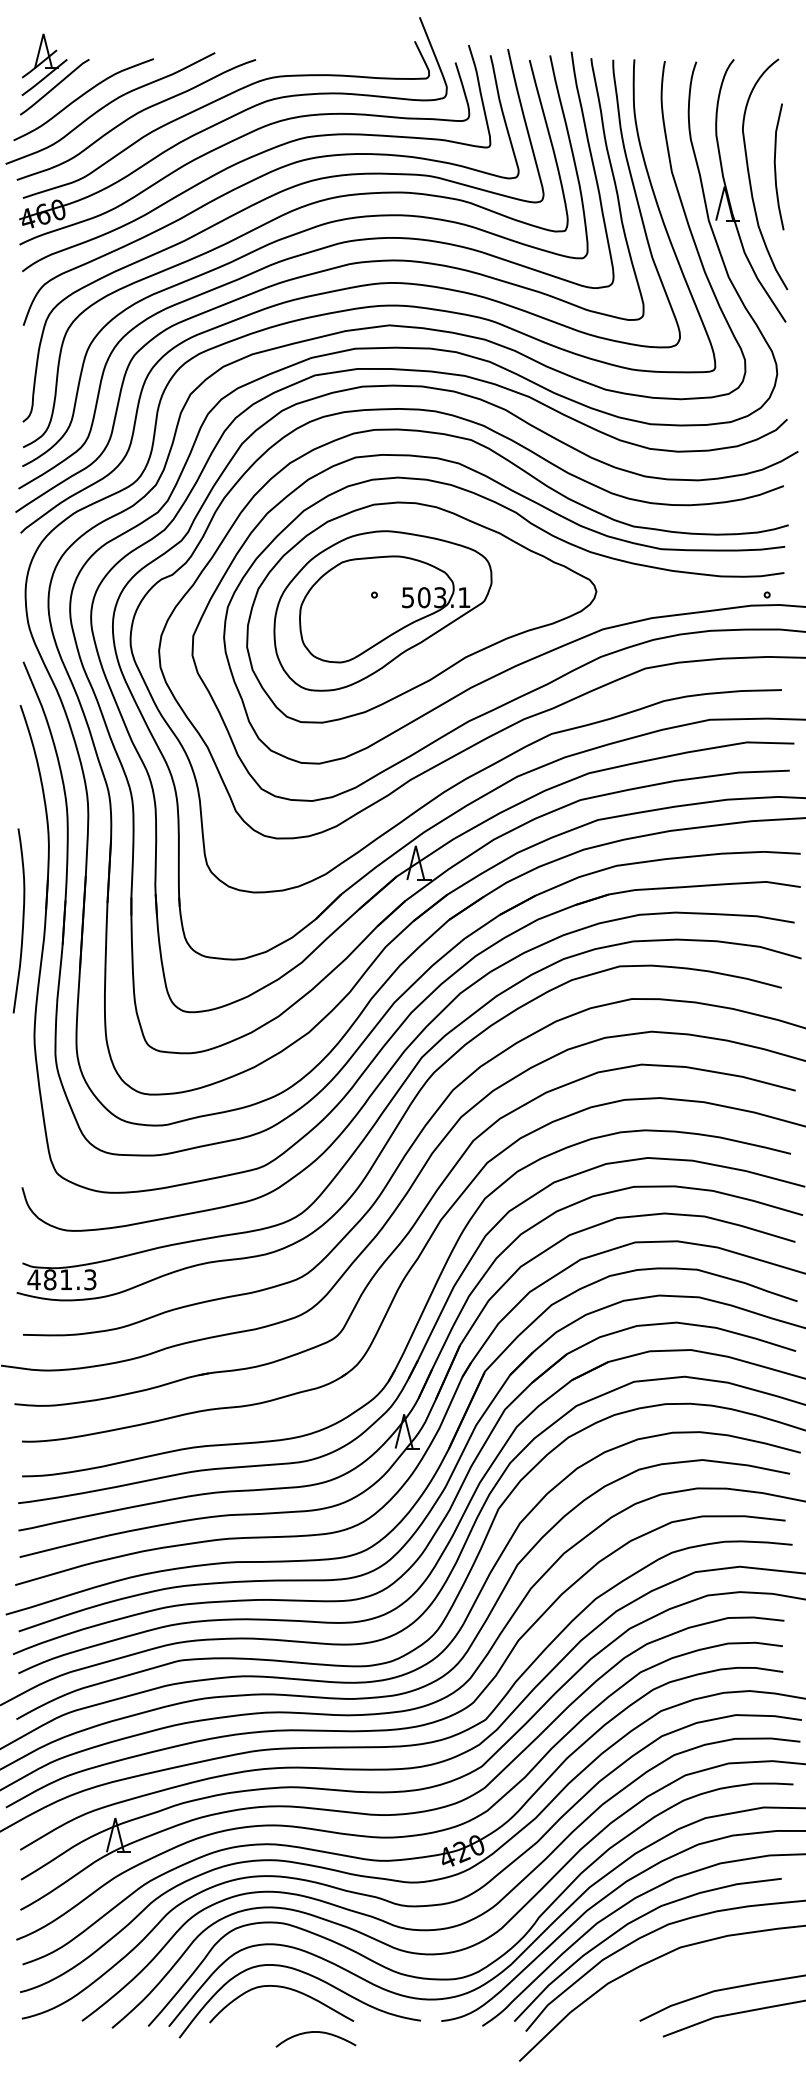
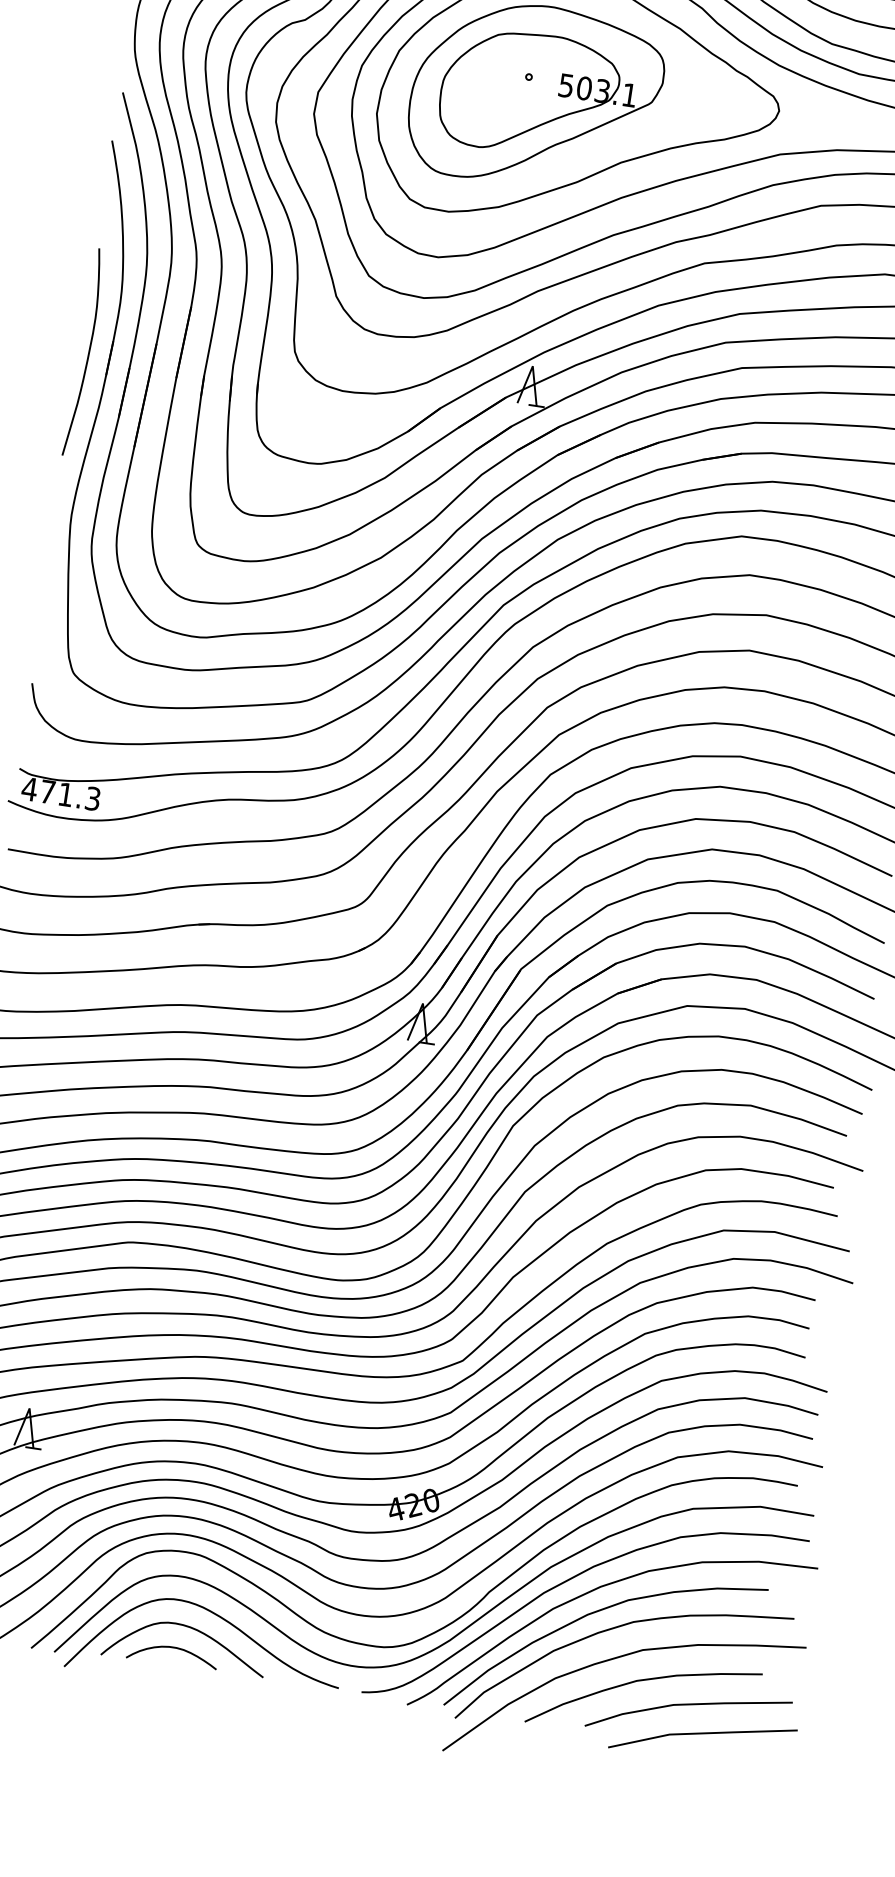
curve: (22, 920) -> (88, 352), moved
text: (50, 1279) -> (48, 791), 481.3 -> 471.3
curve: (681, 1975) -> (639, 1681), added
curve: (315, 2032) -> (172, 1647), moved

